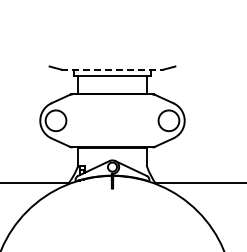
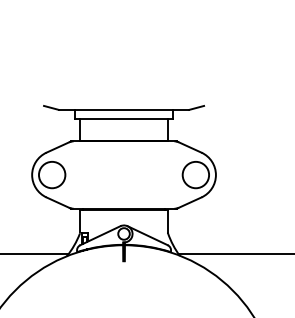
line: (112, 69) -> (124, 109), dashed -> solid

